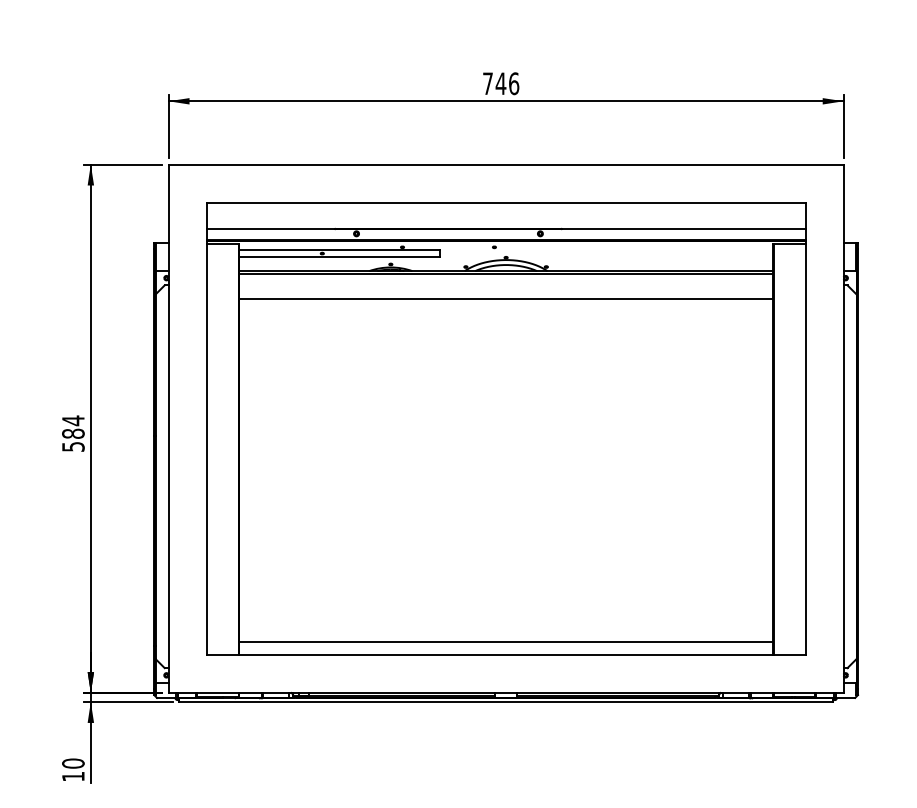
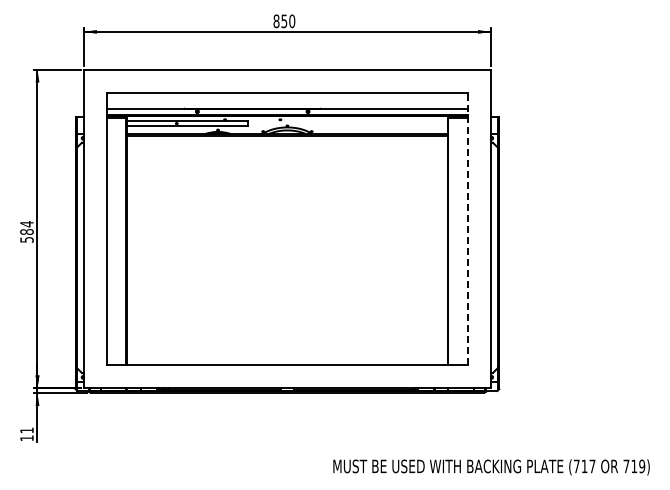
text: (501, 84) -> (284, 21), 746 -> 850
line: (506, 298) -> (287, 150), removed
line: (805, 427) -> (467, 228), solid -> dashed
line: (506, 642) -> (287, 357), removed
text: (72, 763) -> (26, 430), 10 -> 11

